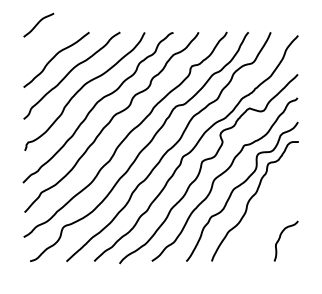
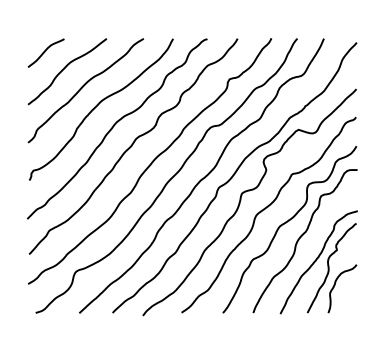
curve: (38, 24) -> (45, 52), moved
part: (266, 219) -> (318, 262), added

